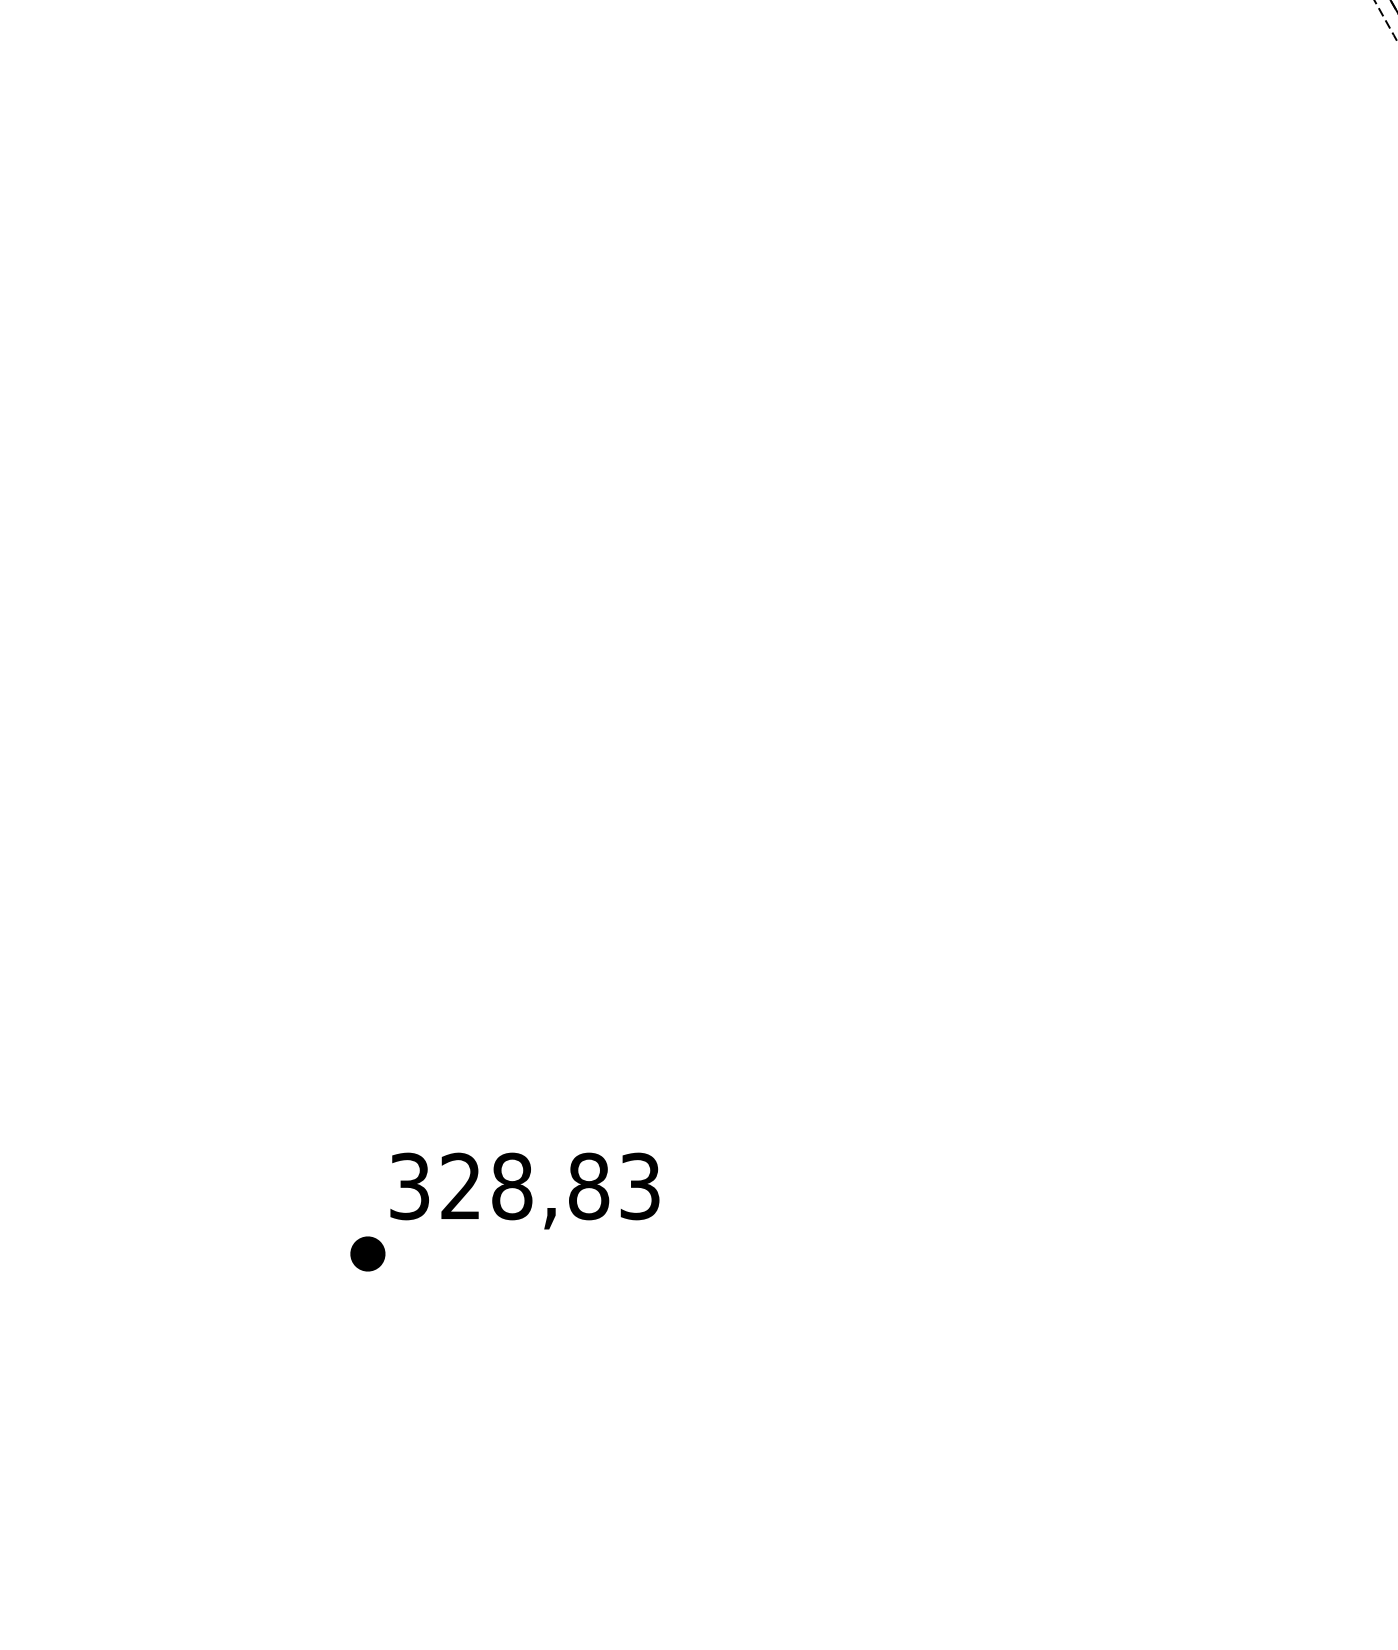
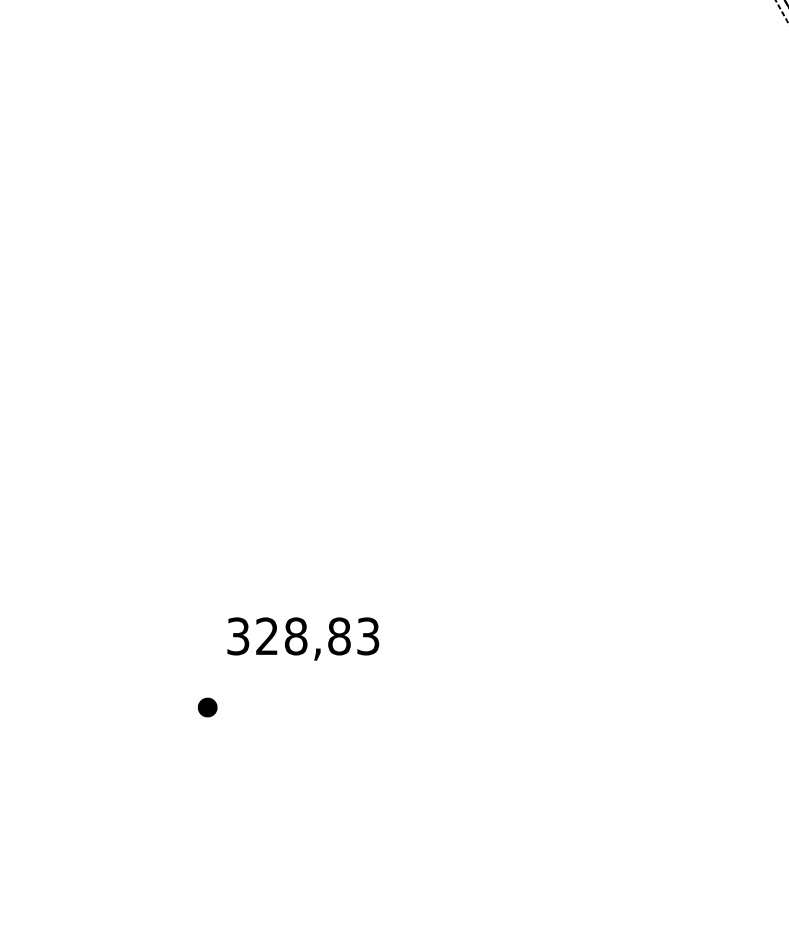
text: (525, 1190) -> (303, 638), moved

